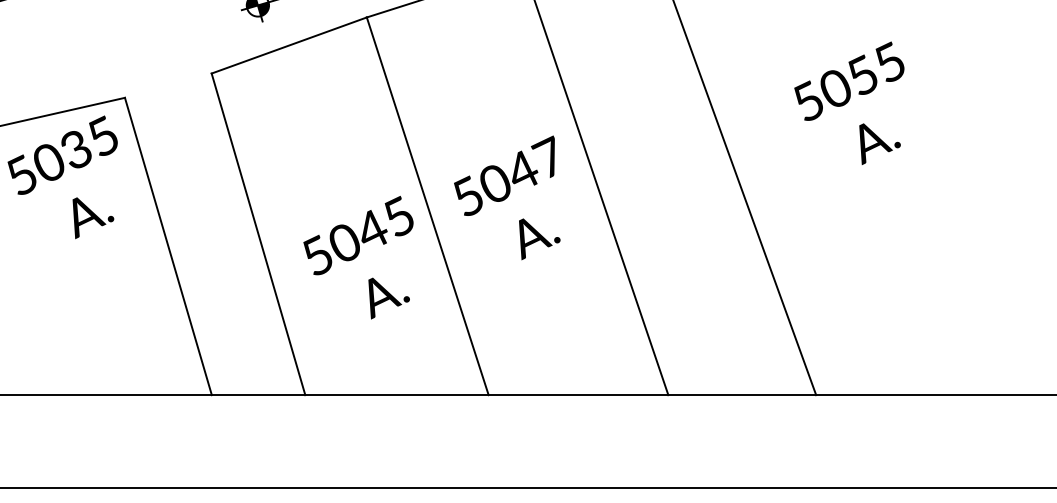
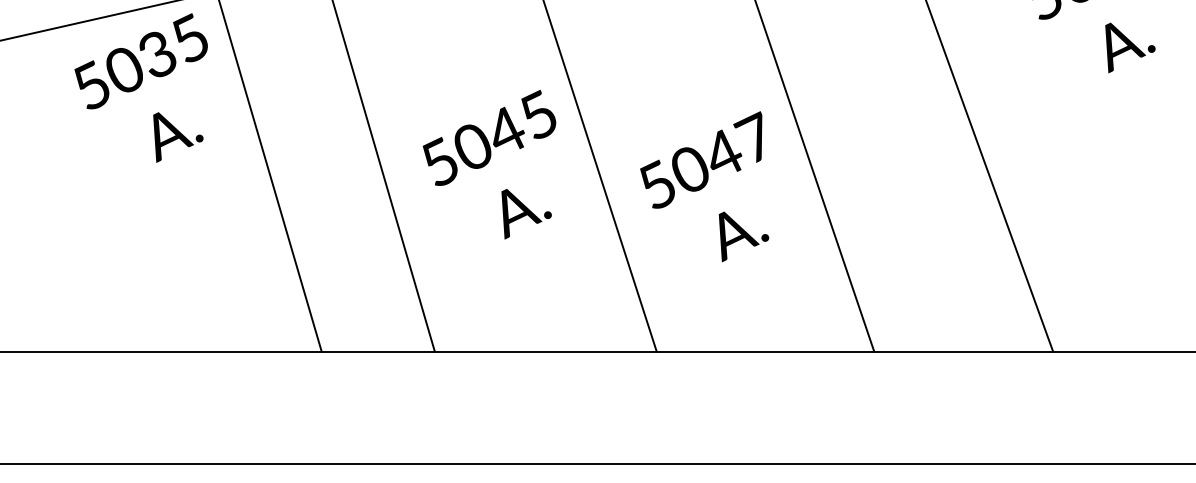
text: (507, 197) -> (704, 186), moved
text: (358, 257) -> (489, 164), moved

